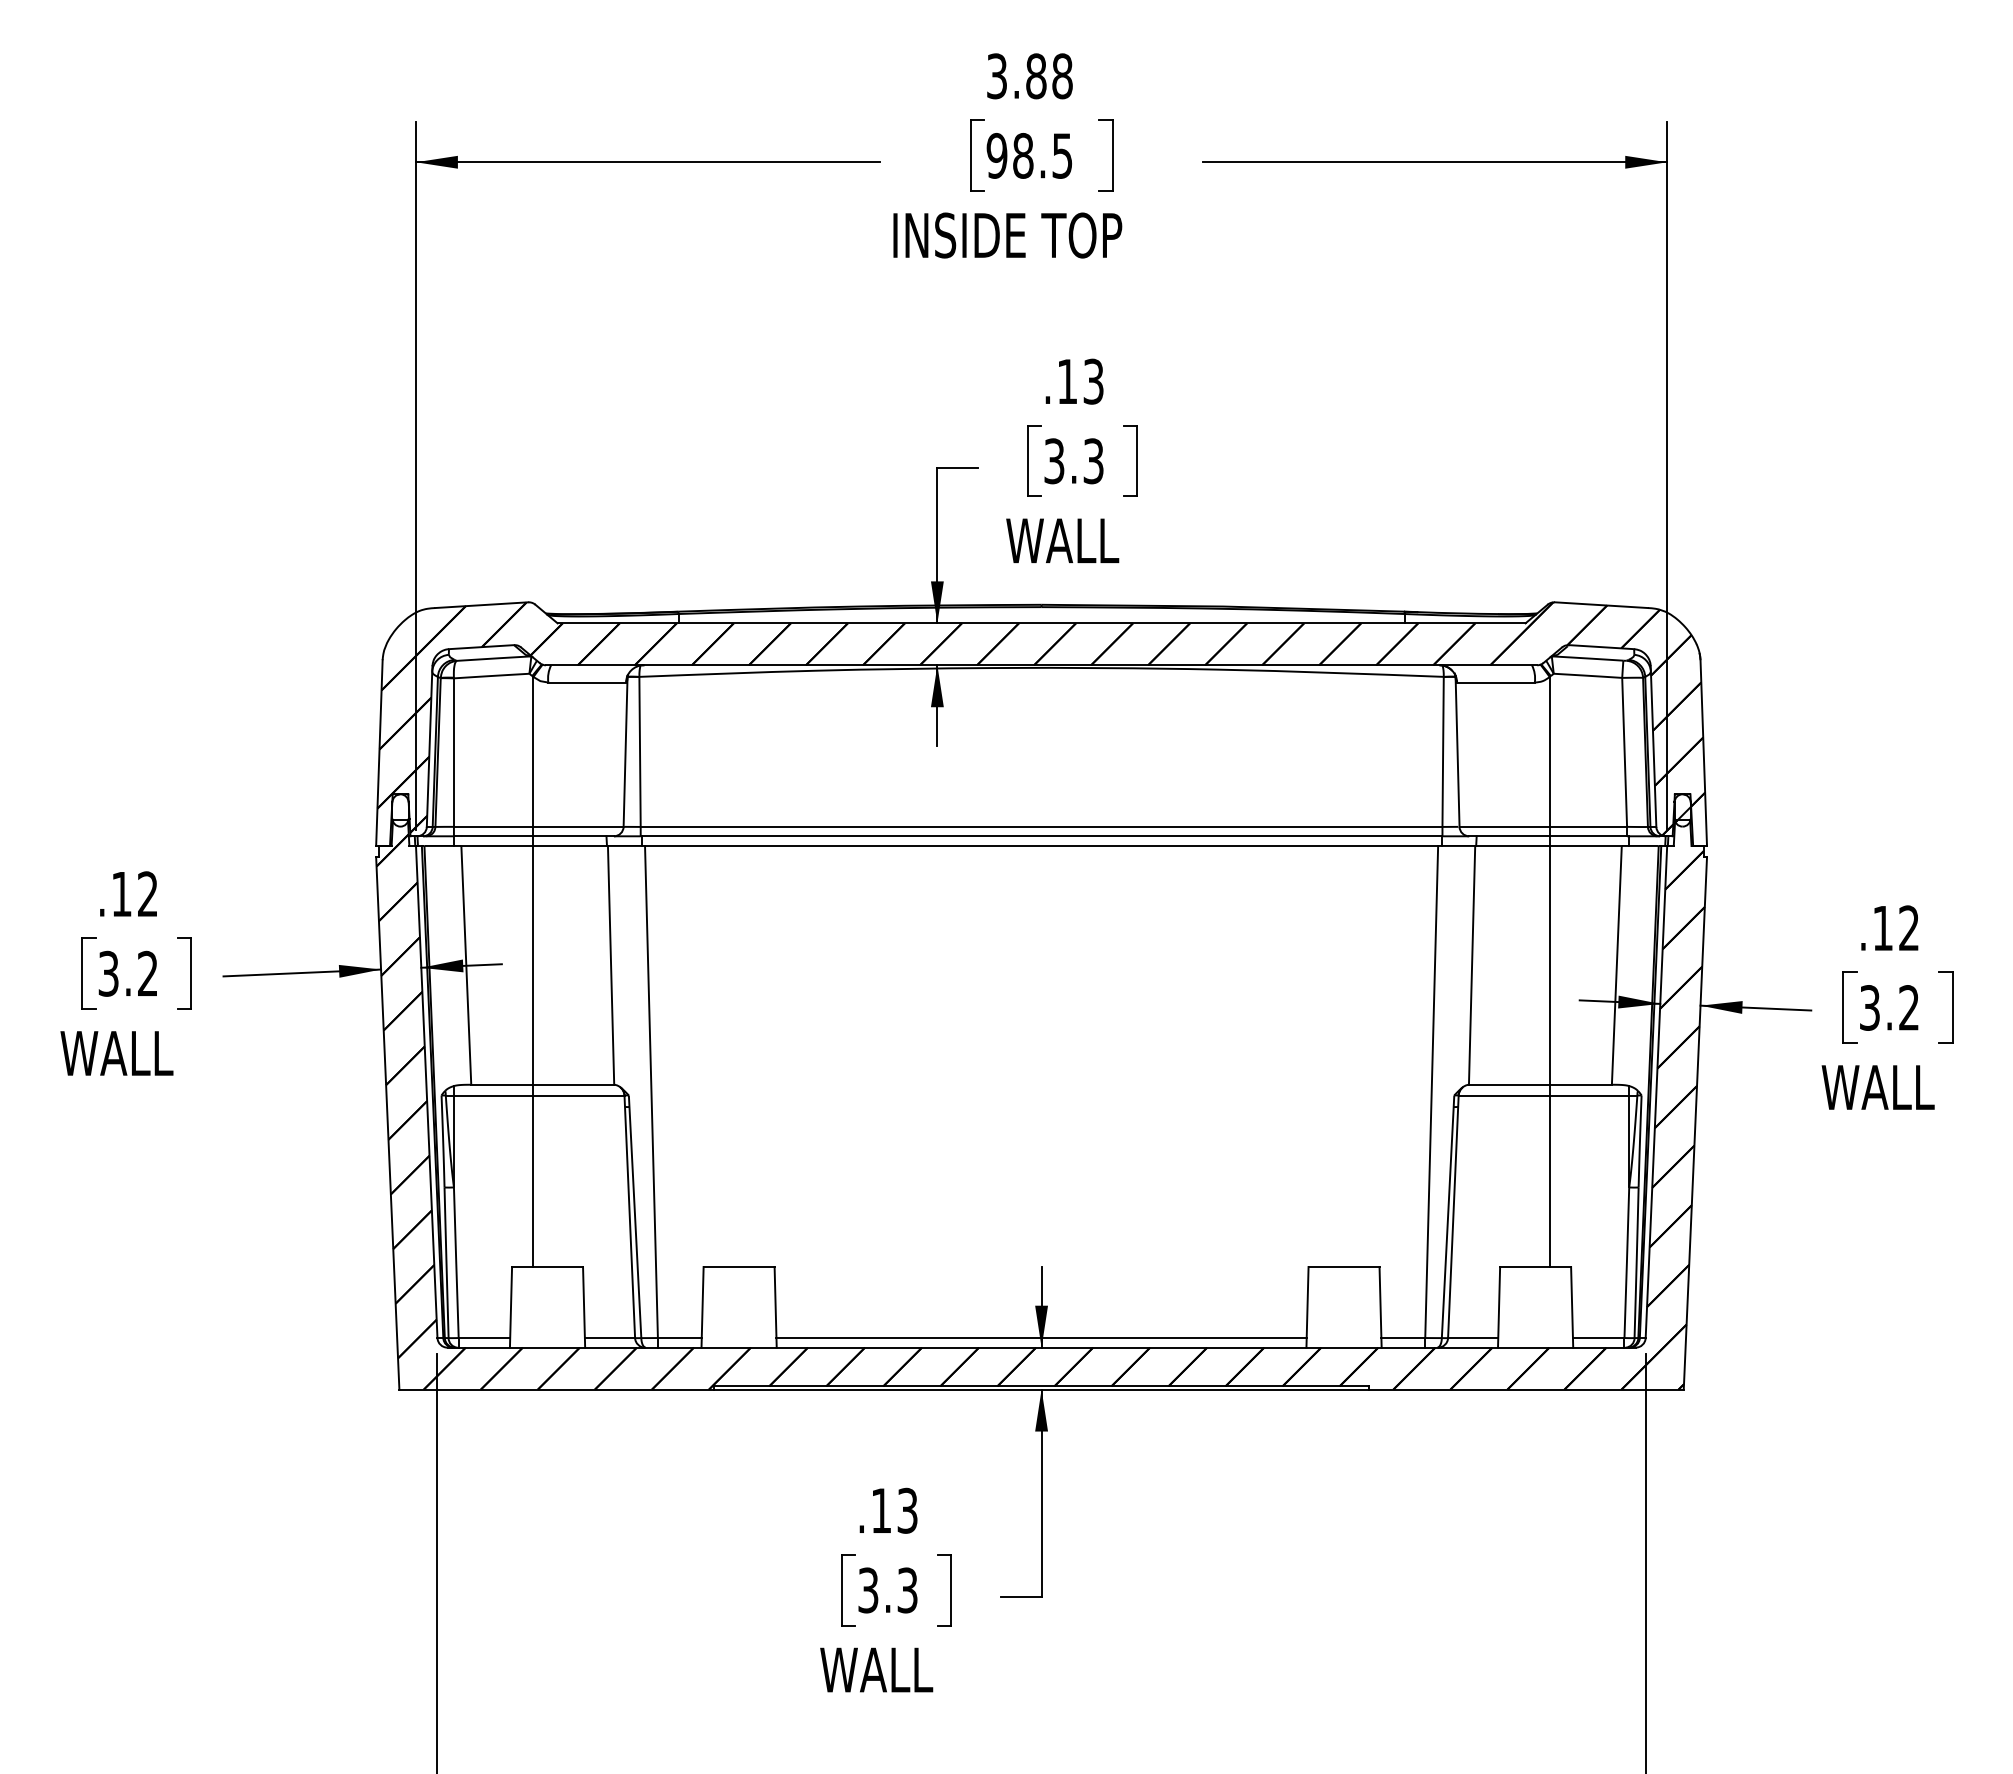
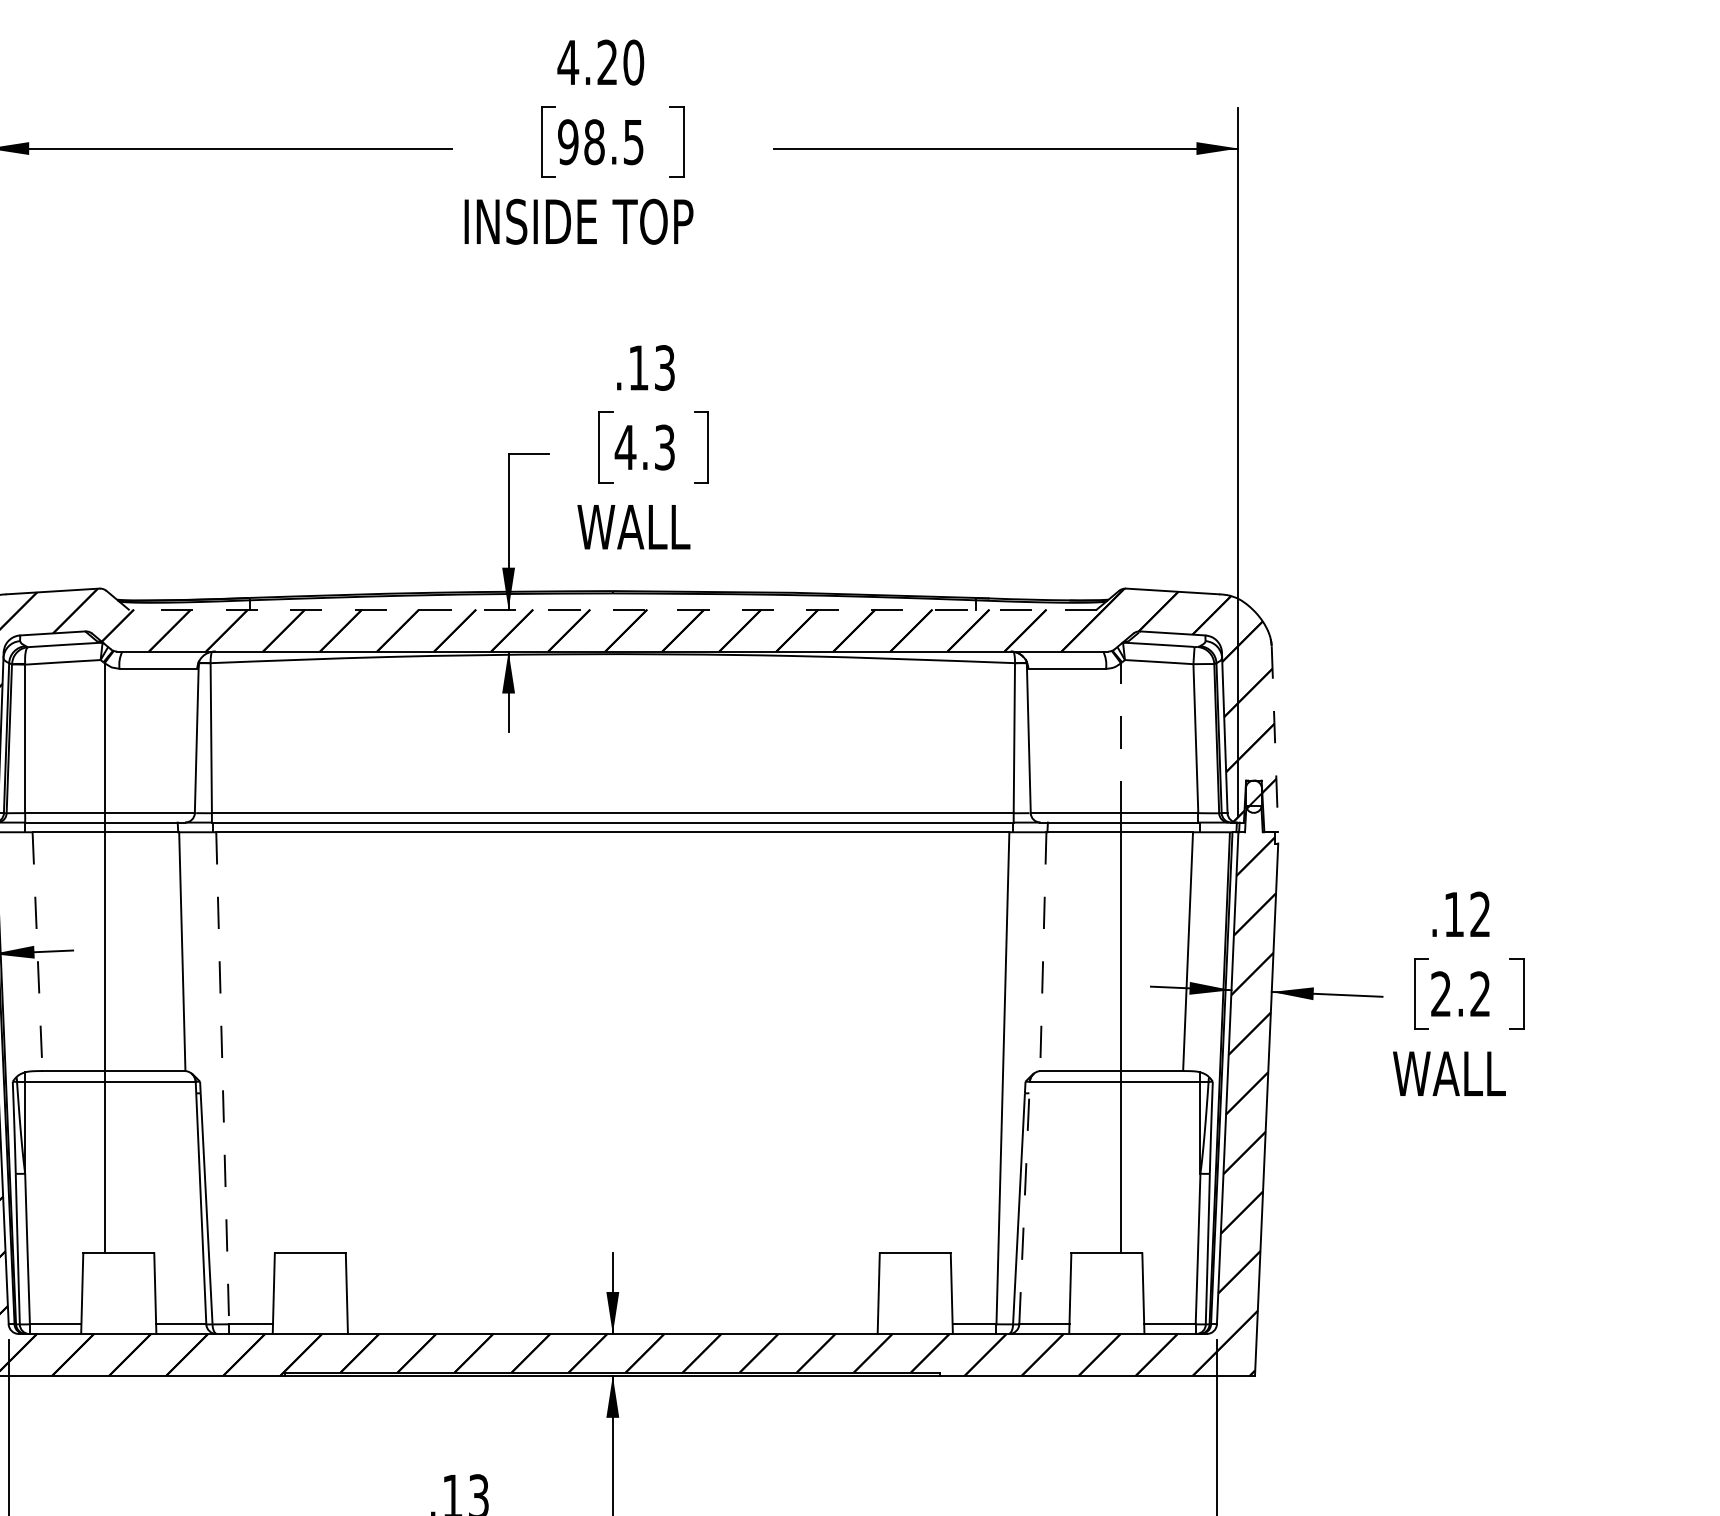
text: (1029, 76) -> (600, 62), 3.88 -> 4.20
text: (1054, 461) -> (625, 447), 3.3 -> 4.3
line: (1041, 623) -> (612, 609), solid -> dashed
line: (1549, 751) -> (1120, 737), solid -> dashed
line: (1703, 753) -> (1274, 739), solid -> dashed
line: (1472, 965) -> (1043, 951), solid -> dashed
line: (466, 966) -> (37, 952), solid -> dashed
text: (1869, 1007) -> (1440, 993), 3.2 -> 2.2
line: (651, 1092) -> (222, 1078), solid -> dashed
line: (1453, 1216) -> (1024, 1202), solid -> dashed
line: (1041, 1338) -> (612, 1324), removed

